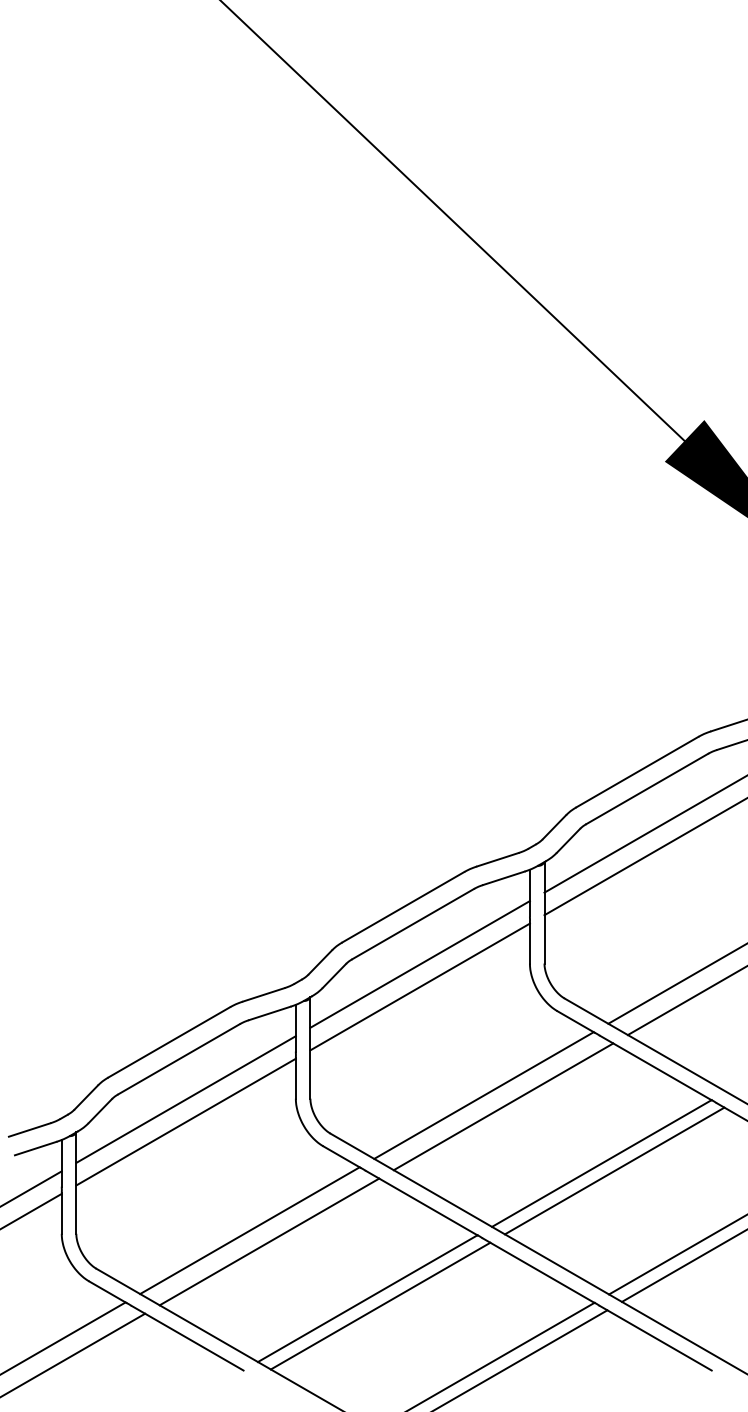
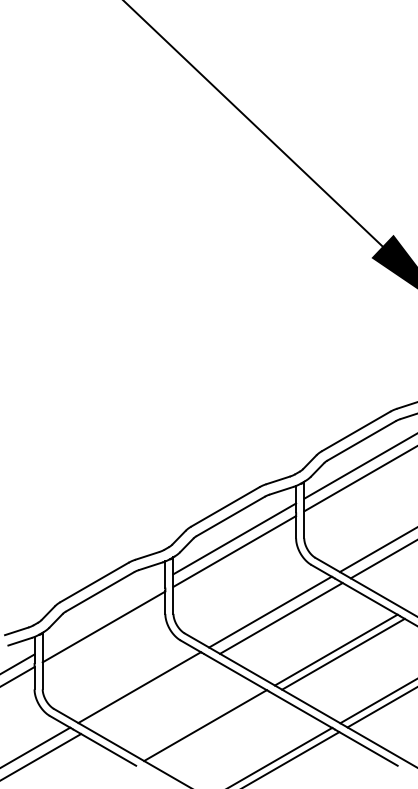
line: (185, 1097) -> (103, 613), removed
line: (269, 1241) -> (150, 693), removed
line: (380, 1305) -> (212, 729), removed

